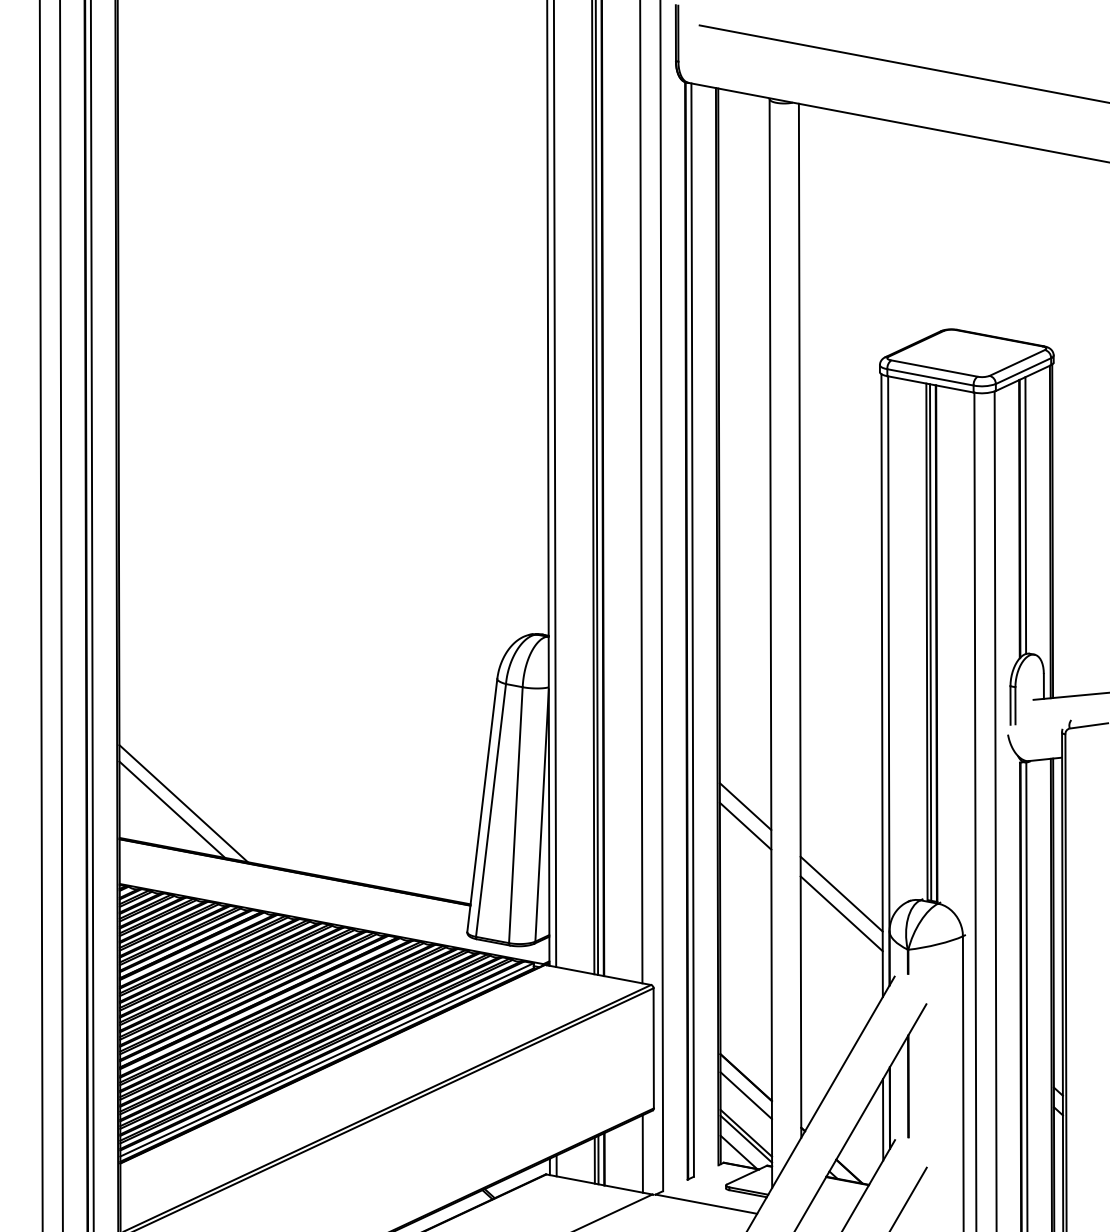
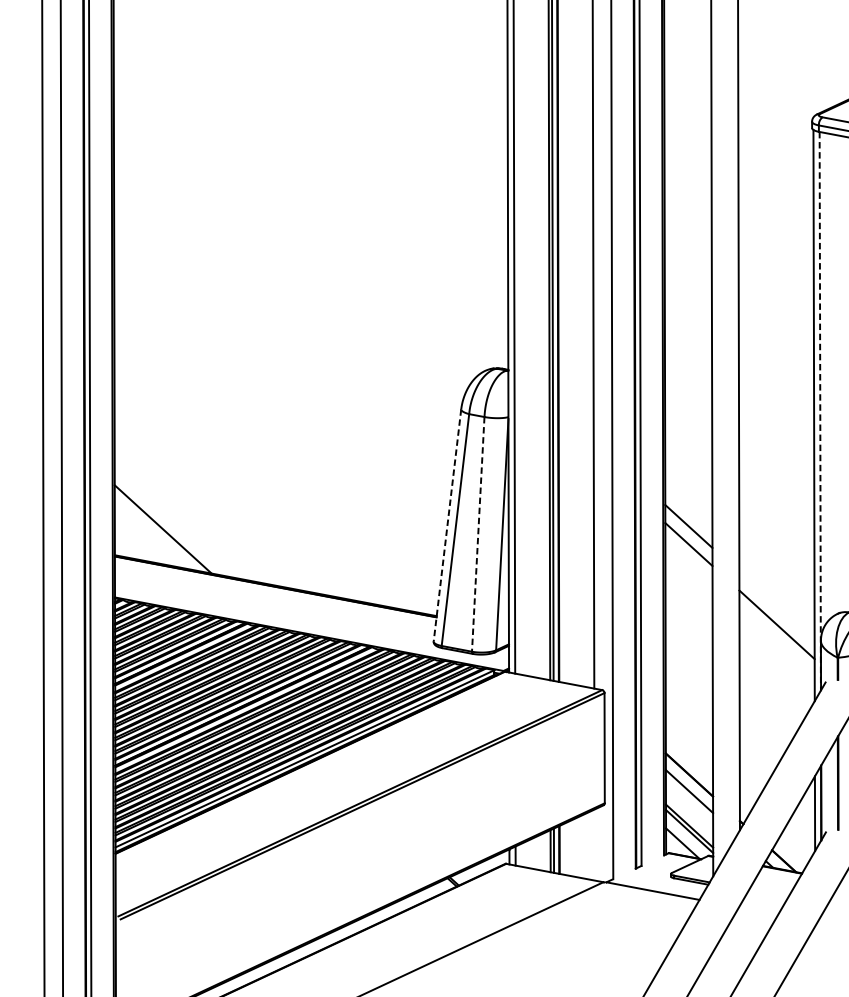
line: (888, 680) -> (819, 410), solid -> dashed
line: (183, 803) -> (173, 523), removed
line: (482, 805) -> (447, 525), solid -> dashed
line: (515, 815) -> (477, 534), solid -> dashed
line: (841, 893) -> (776, 606), removed
line: (642, 1153) -> (594, 844), removed

